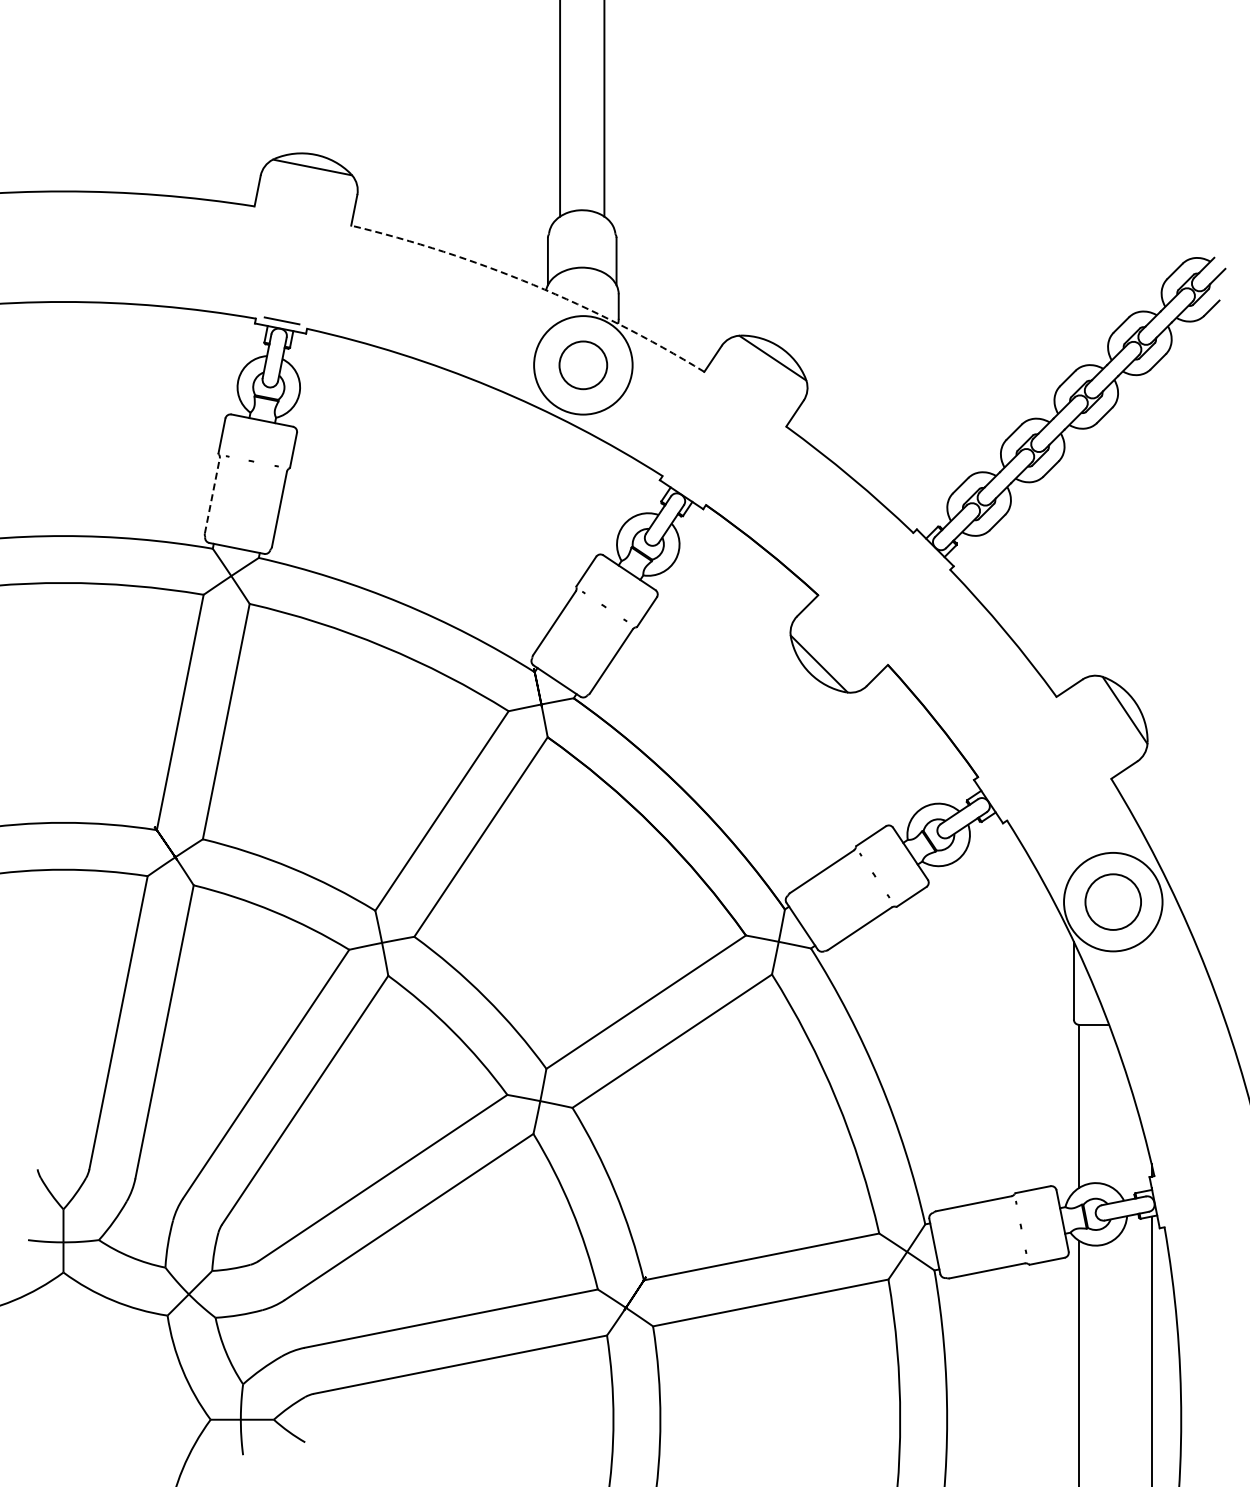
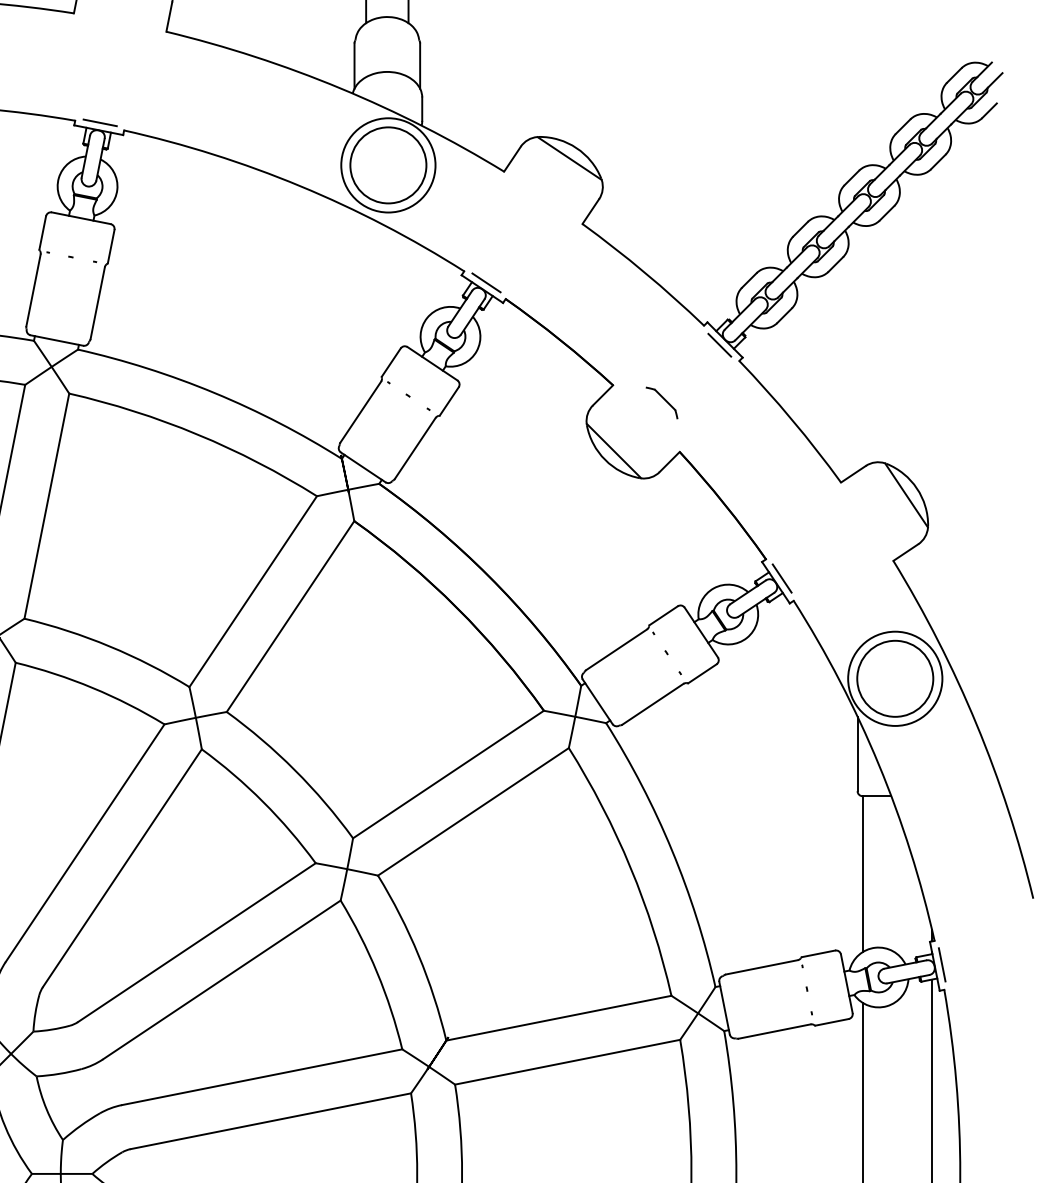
arc: (533, 284) -> (340, 88), dashed -> solid
circle: (583, 365) -> (388, 165), size x1.67
line: (685, 488) -> (486, 283), added
line: (212, 495) -> (33, 289), dashed -> solid
line: (929, 553) -> (719, 345), added
part: (869, 613) -> (662, 402), added
line: (994, 796) -> (781, 577), added
circle: (1113, 901) -> (895, 678), size x1.43
line: (1161, 1200) -> (941, 964), added

